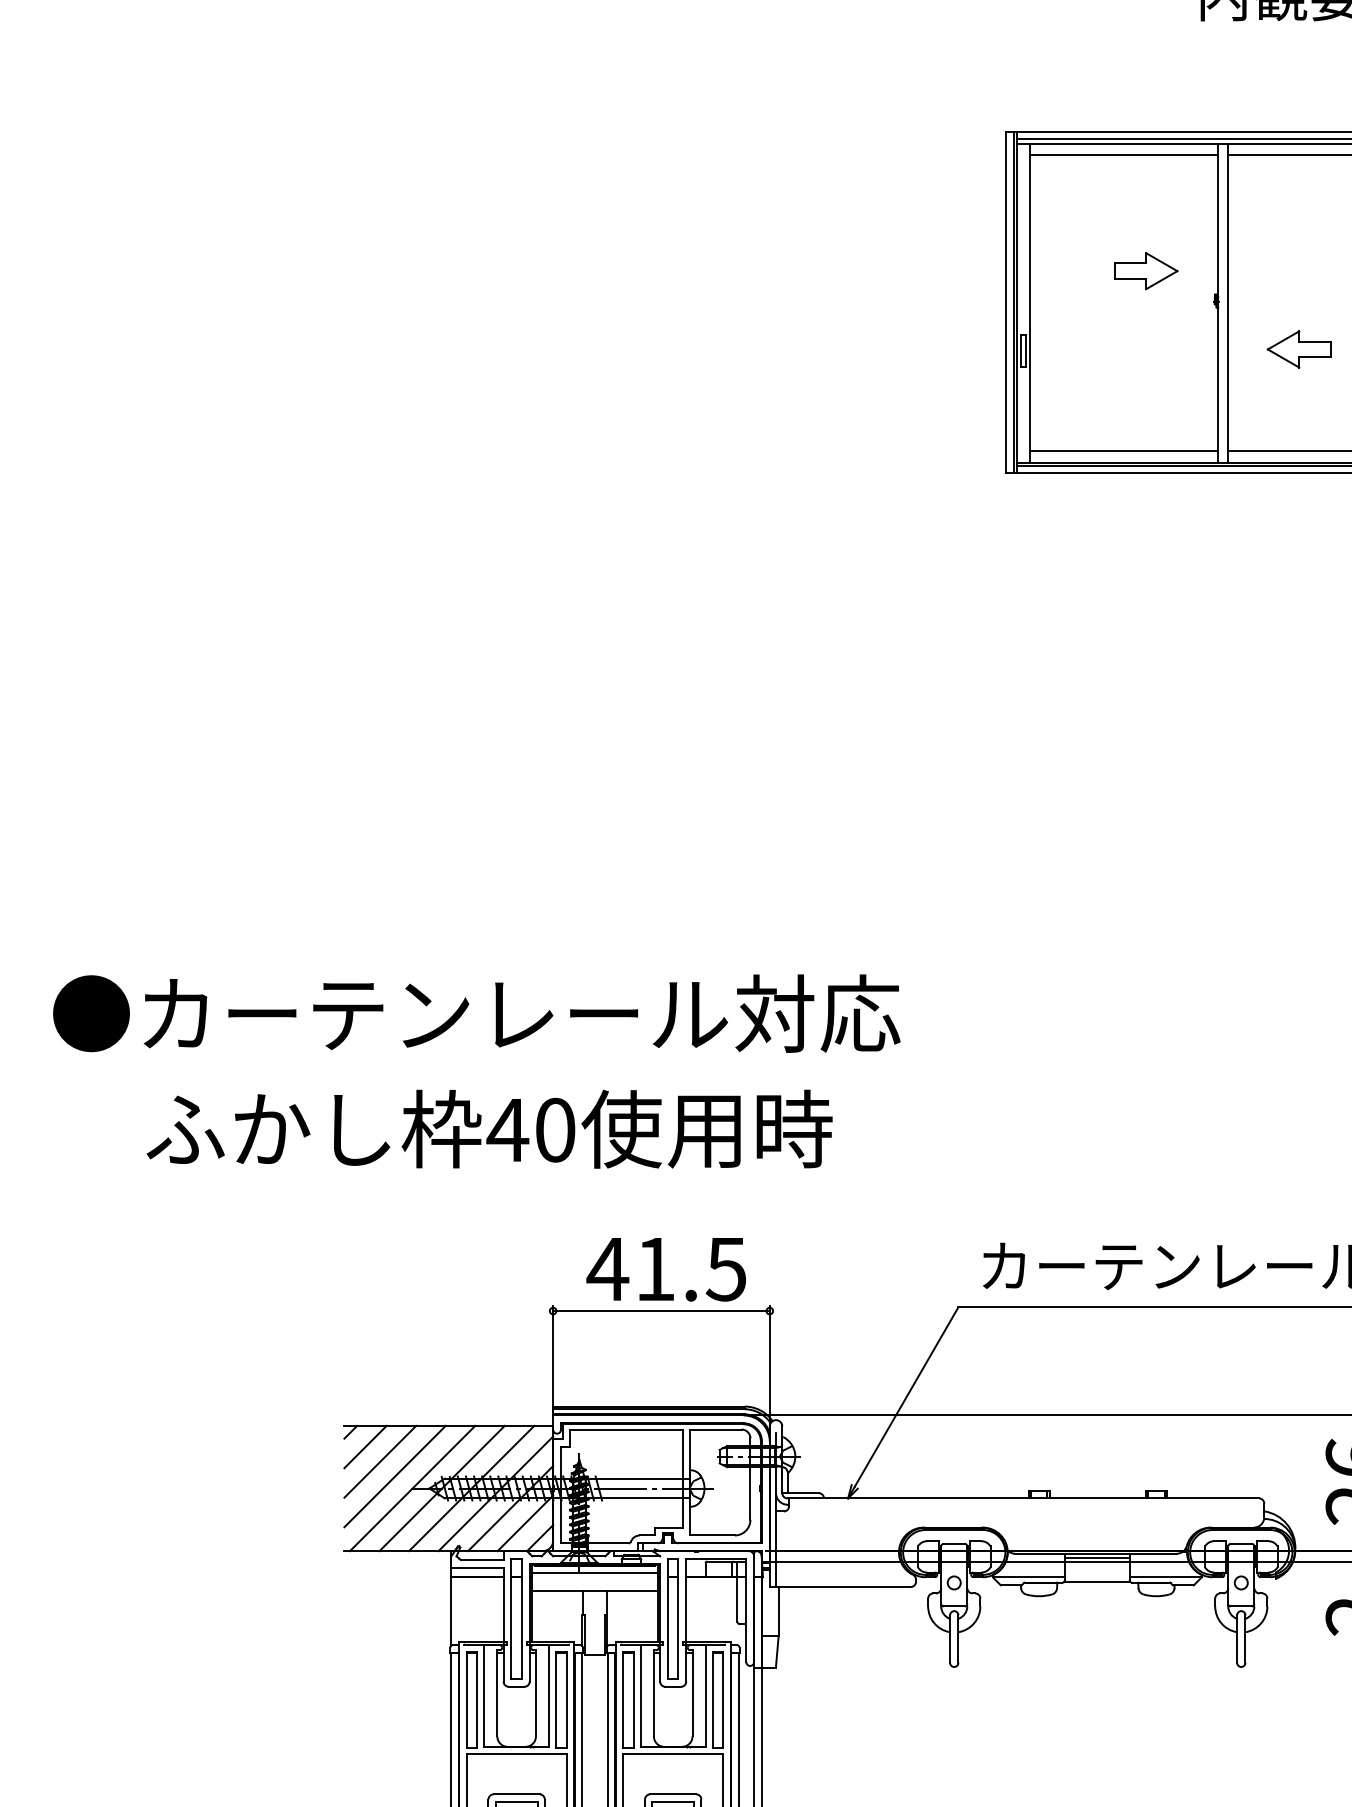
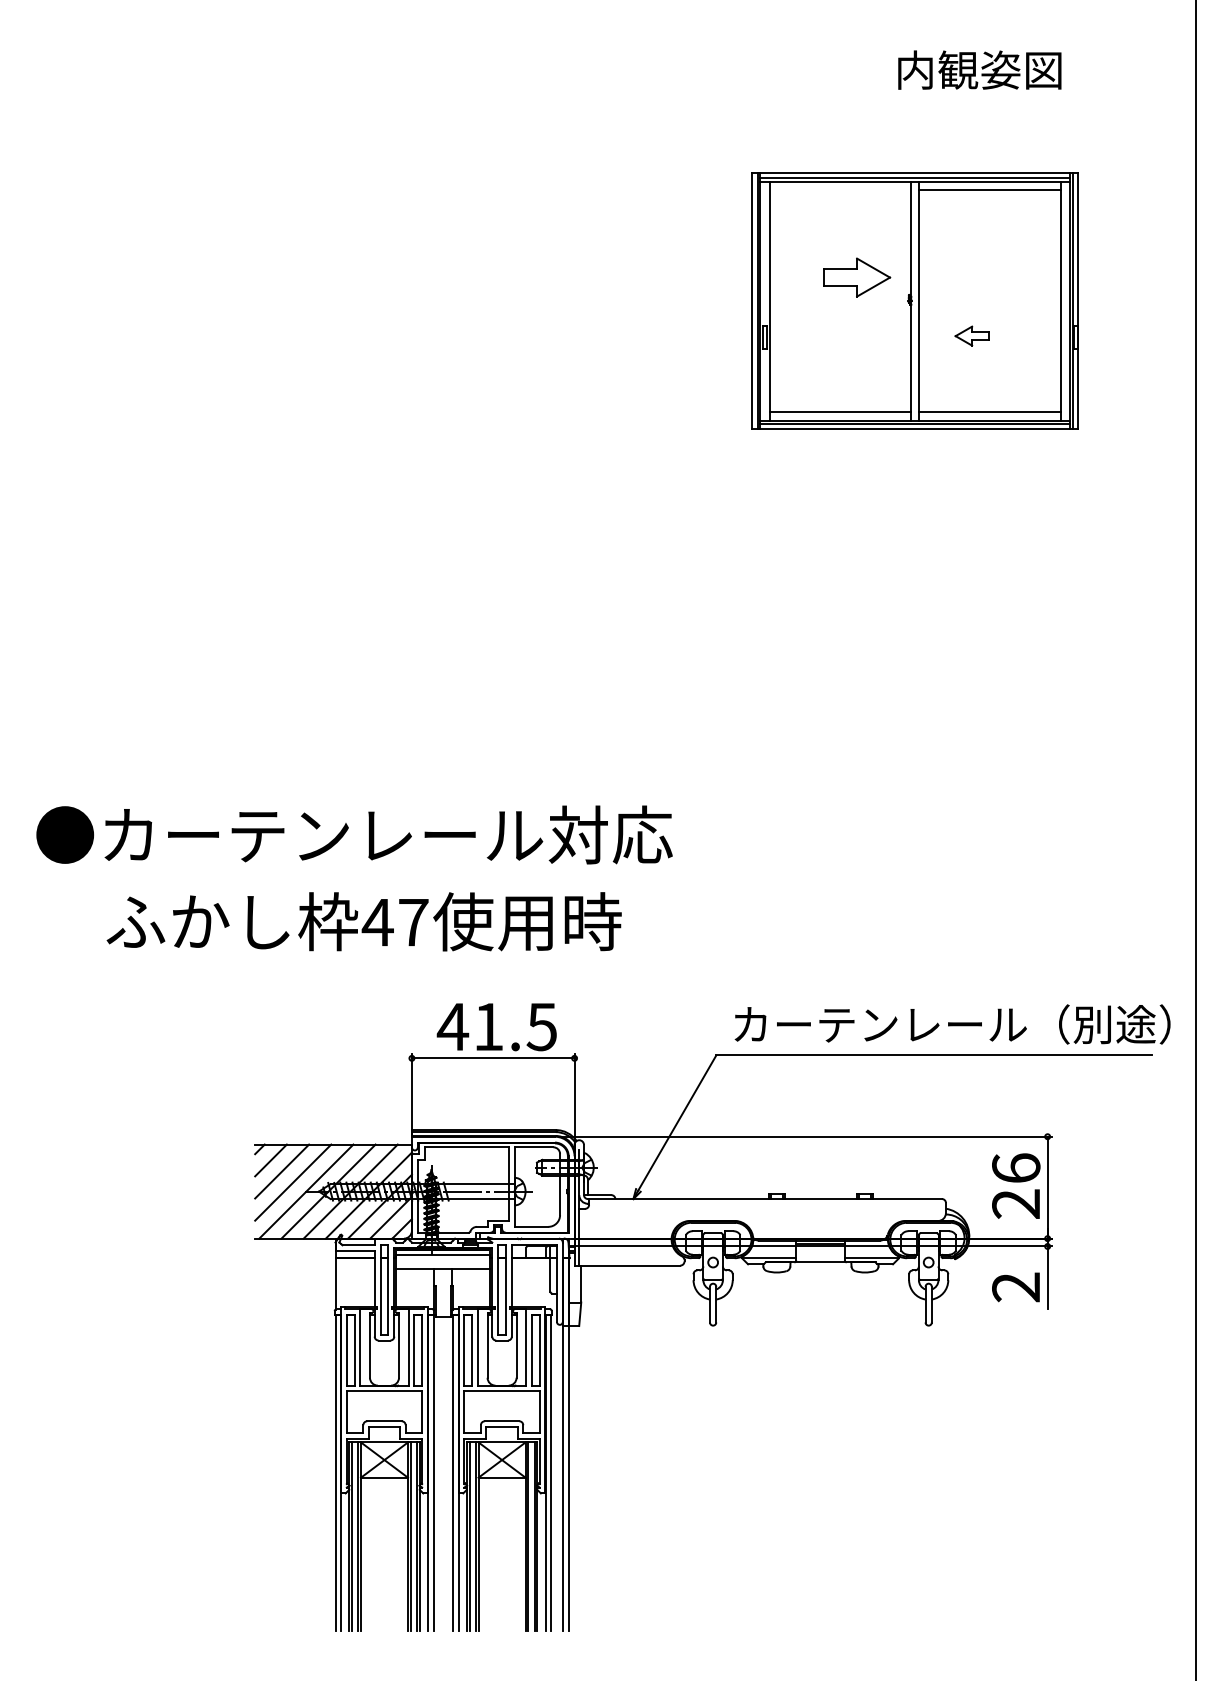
line: (1123, 155) -> (840, 190), removed
part: (1146, 269) -> (857, 276), size x1.4
part: (1298, 348) -> (971, 335), size x0.7
text: (555, 1130) -> (413, 922), 40 -> 47

